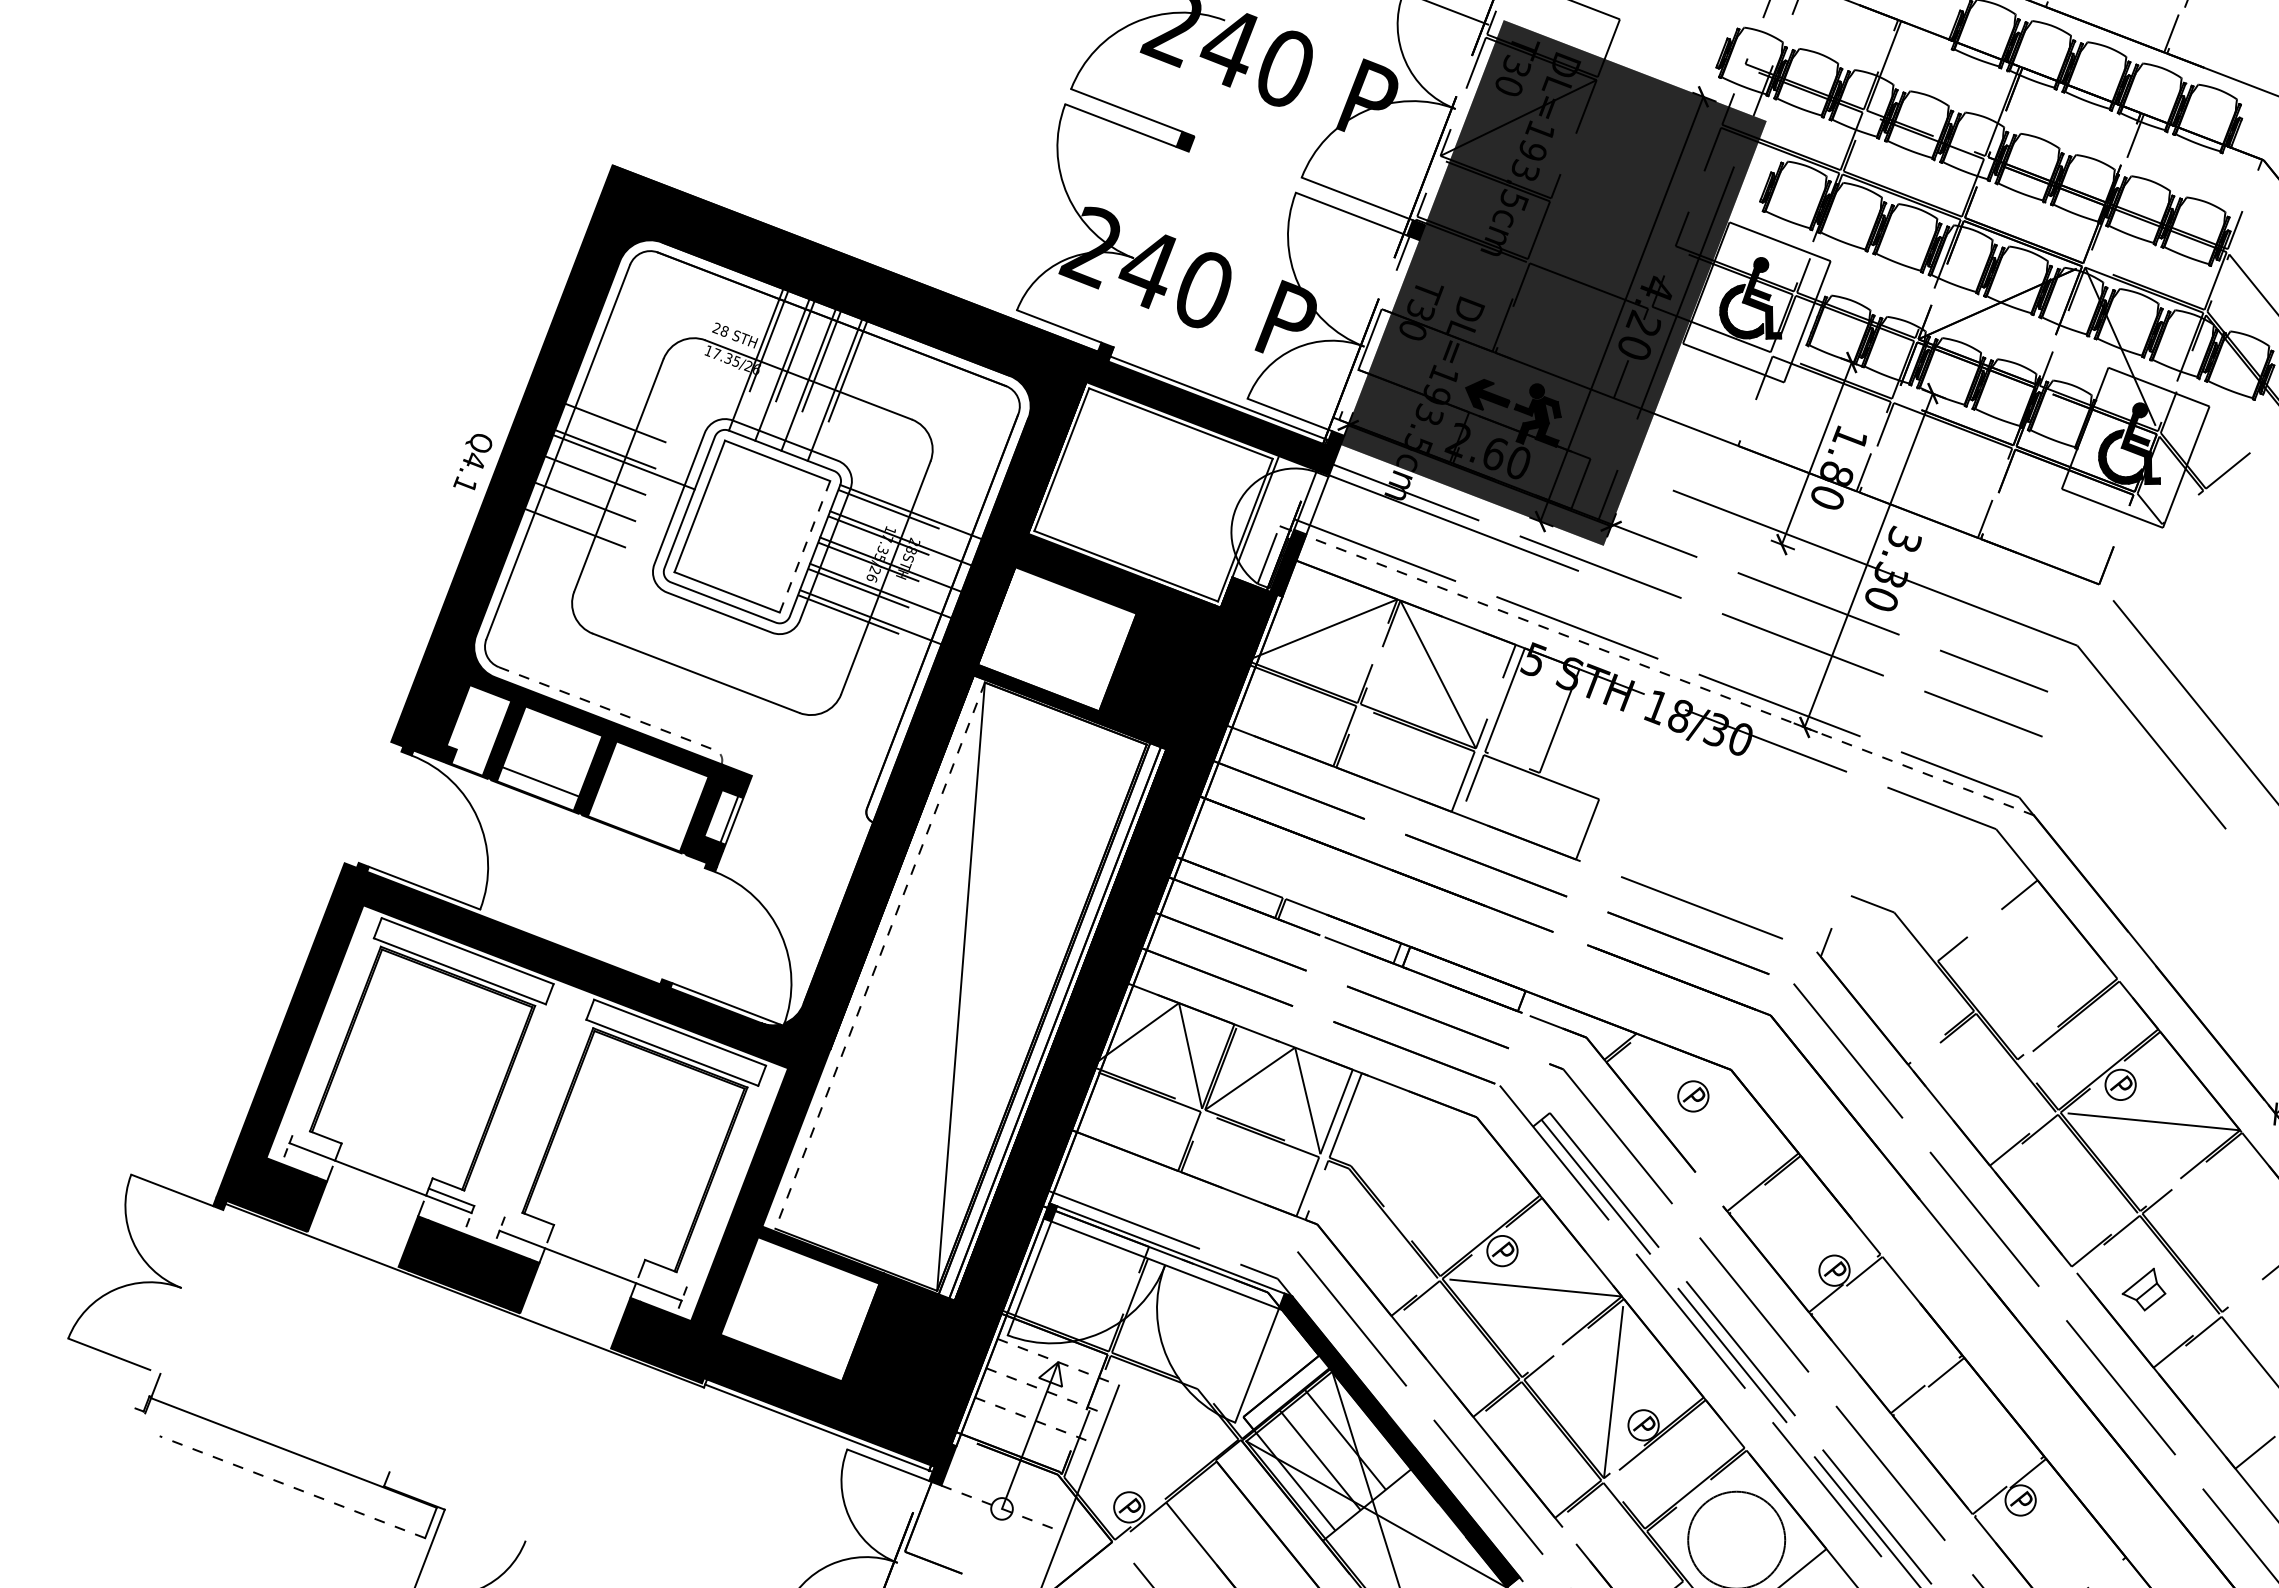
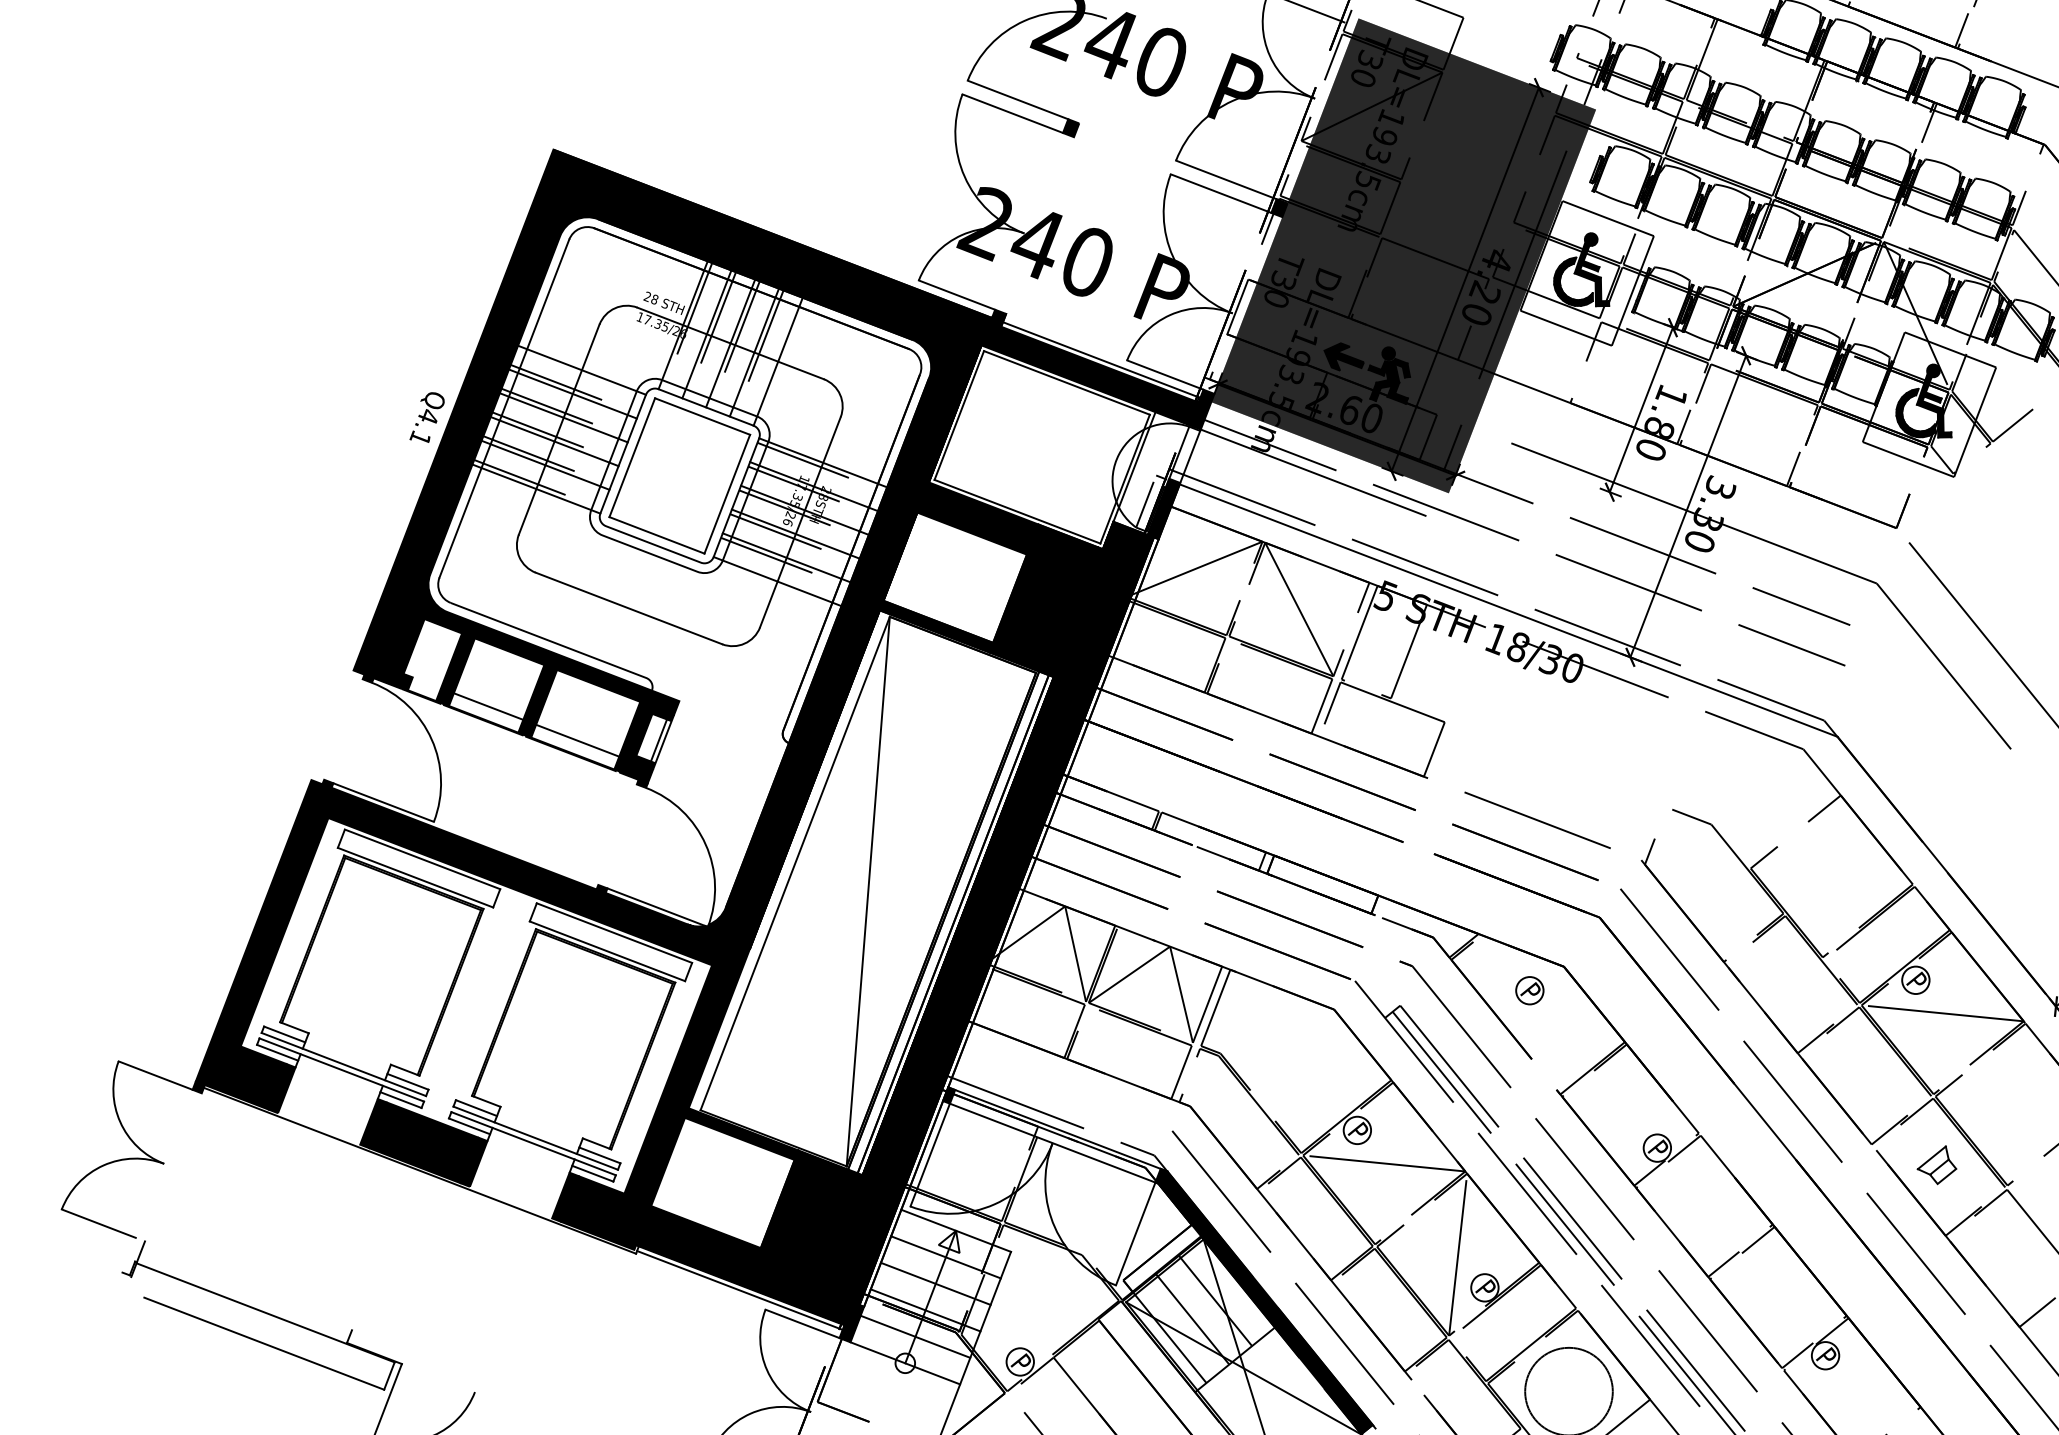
line: (861, 400) -> (778, 362), added
line: (643, 409) -> (581, 370), added
line: (633, 435) -> (572, 393), added
line: (613, 488) -> (554, 441), added
line: (603, 514) -> (545, 464), added
line: (593, 541) -> (536, 489), added
line: (805, 546) -> (727, 493), dashed -> solid
line: (860, 643) -> (777, 581), added
line: (1669, 675) -> (1508, 610), dashed -> solid
line: (622, 714) -> (562, 645), dashed -> solid
line: (639, 819) -> (577, 740), added
line: (879, 956) -> (794, 864), dashed -> solid
line: (314, 1144) -> (284, 1034), added
line: (306, 1164) -> (276, 1052), added
line: (378, 1184) -> (342, 1070), added
line: (443, 1217) -> (400, 1100), added
line: (527, 1226) -> (476, 1108), added
line: (519, 1246) -> (469, 1126), added
line: (592, 1259) -> (535, 1138), added
line: (663, 1278) -> (599, 1155), added
line: (655, 1298) -> (592, 1173), added
line: (1058, 1362) -> (956, 1231), dashed -> solid
line: (1047, 1391) -> (946, 1257), dashed -> solid
line: (1036, 1421) -> (936, 1284), dashed -> solid
line: (1024, 1450) -> (925, 1310), added
line: (1012, 1479) -> (914, 1336), added
line: (291, 1487) -> (263, 1344), dashed -> solid
line: (1002, 1508) -> (905, 1362), dashed -> solid

